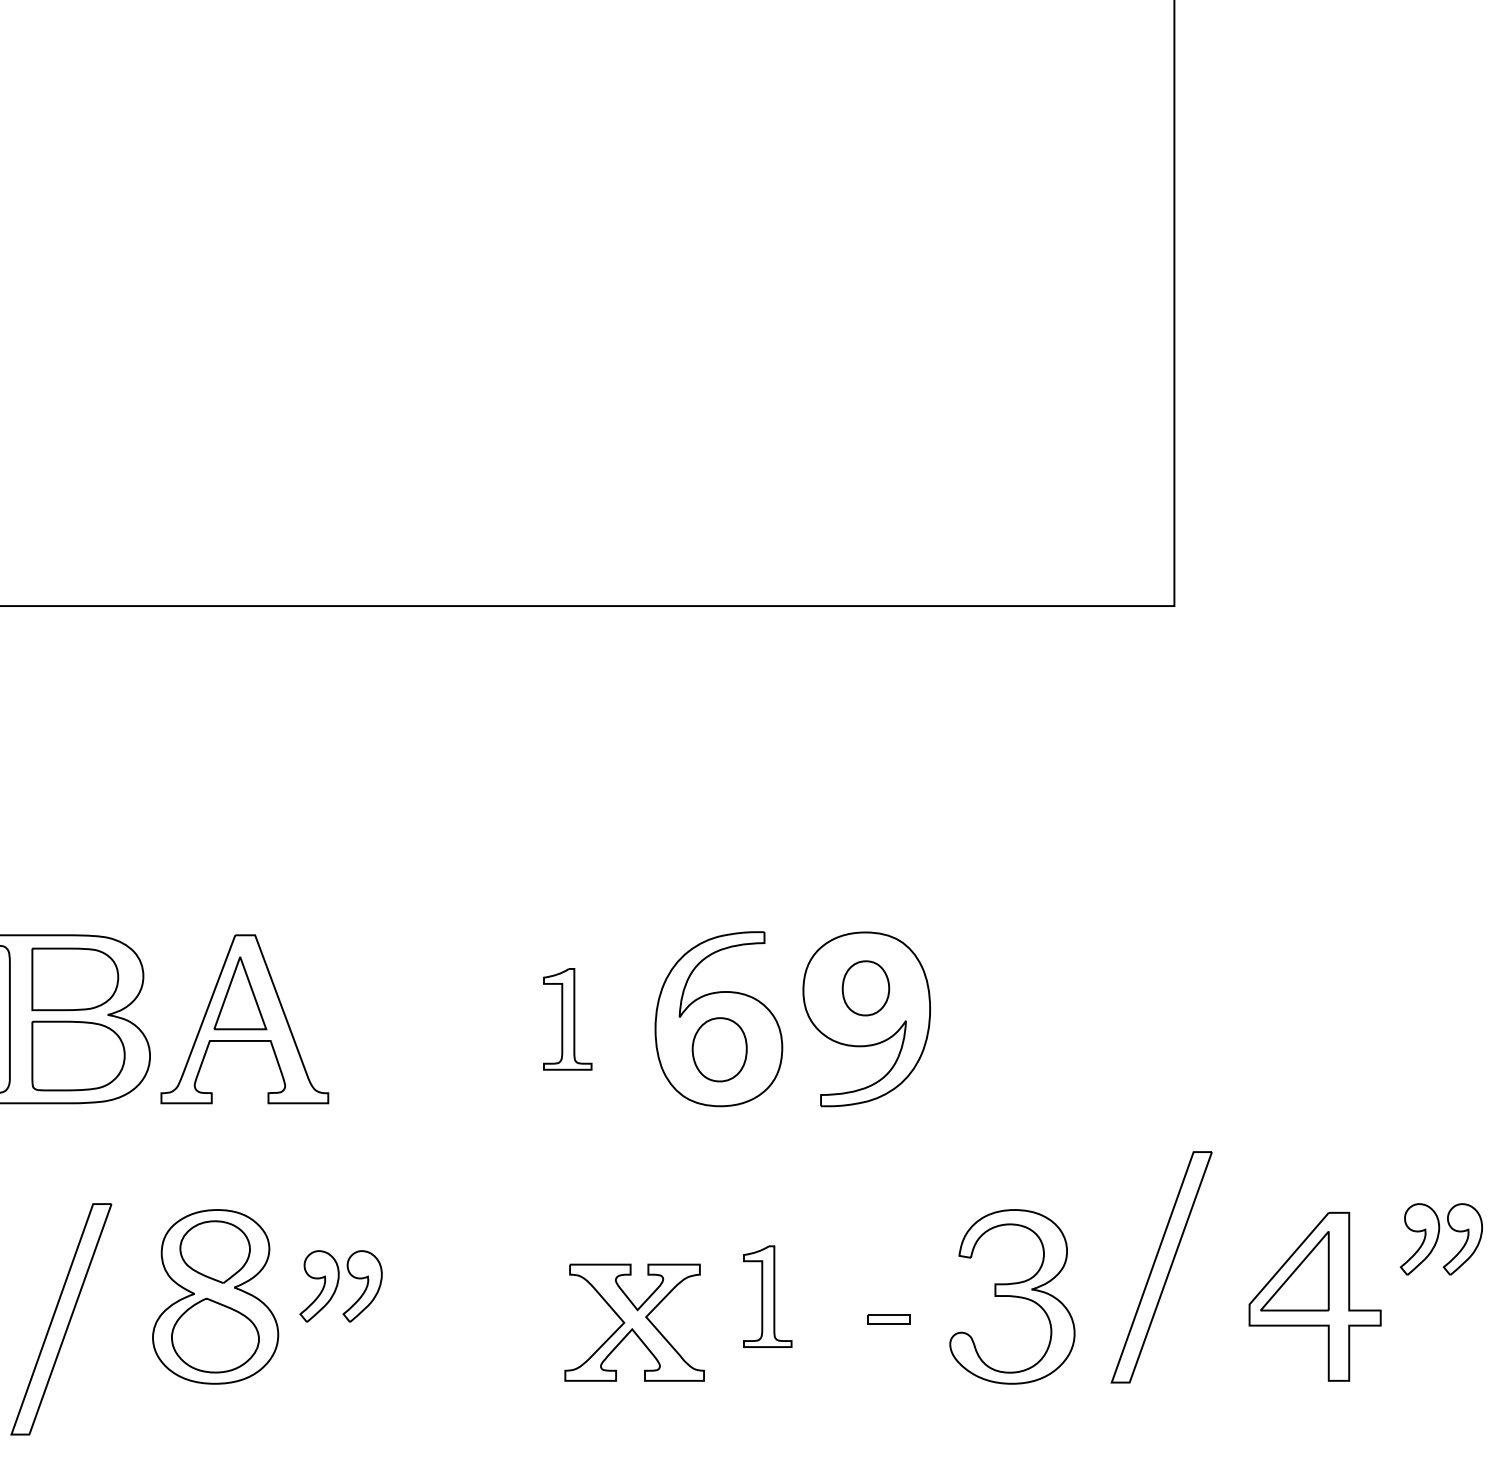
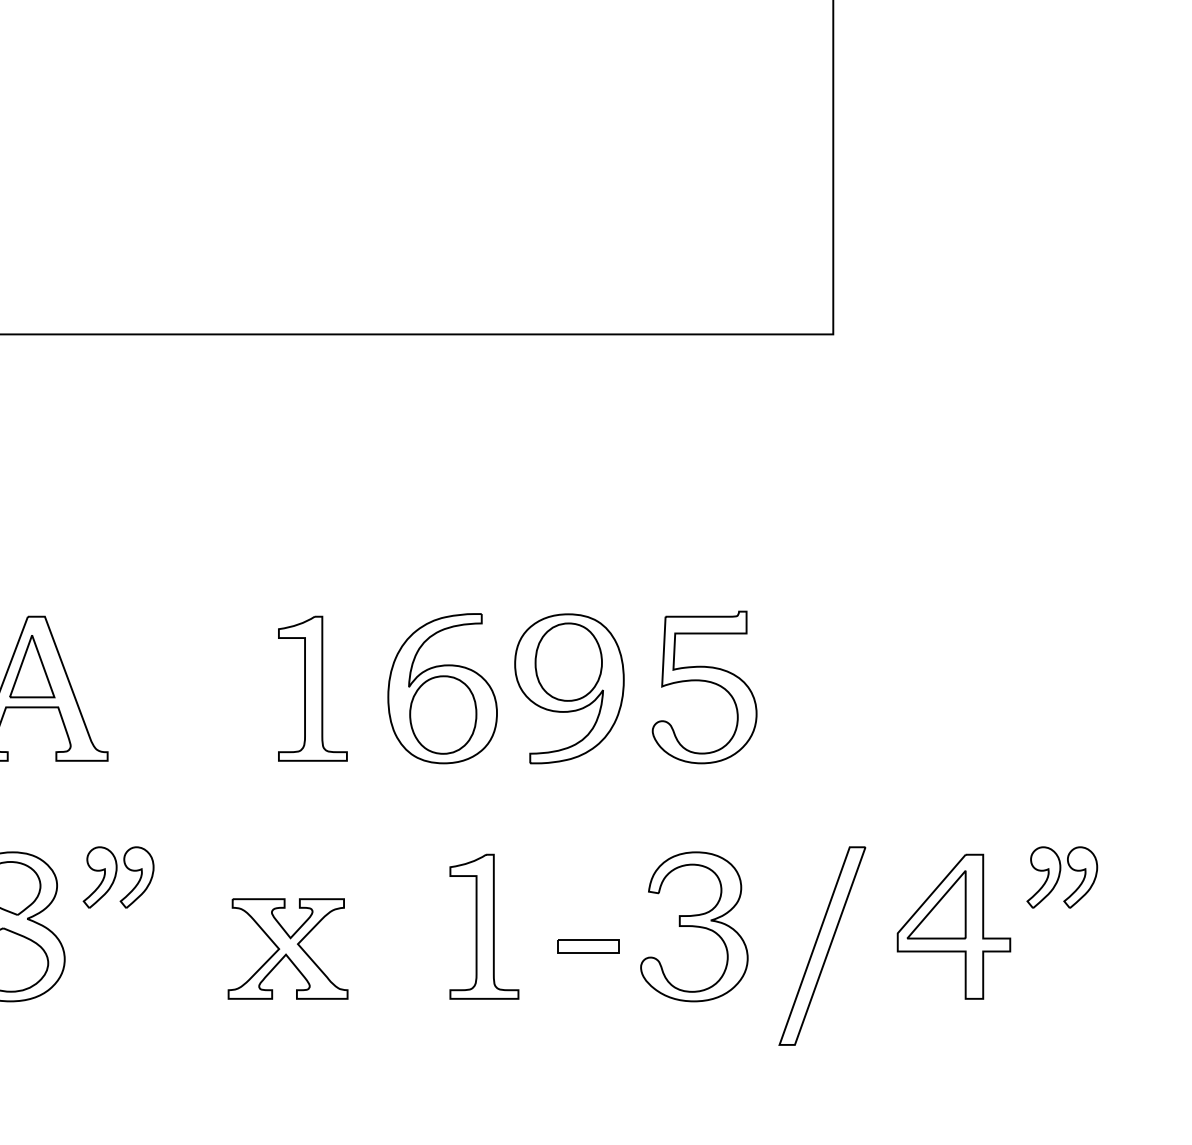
part: (865, 988) -> (568, 662), size x1.67
part: (1024, 1017) -> (704, 687), added
part: (567, 1019) -> (312, 688), size x1.67
part: (719, 1049) -> (443, 714), size x1.43
part: (1161, 1267) -> (822, 946), moved
part: (340, 1286) -> (118, 877), moved
part: (767, 1296) -> (484, 926), size x1.67
part: (888, 1319) -> (588, 946), size x1.67
part: (634, 1322) -> (287, 948), moved

